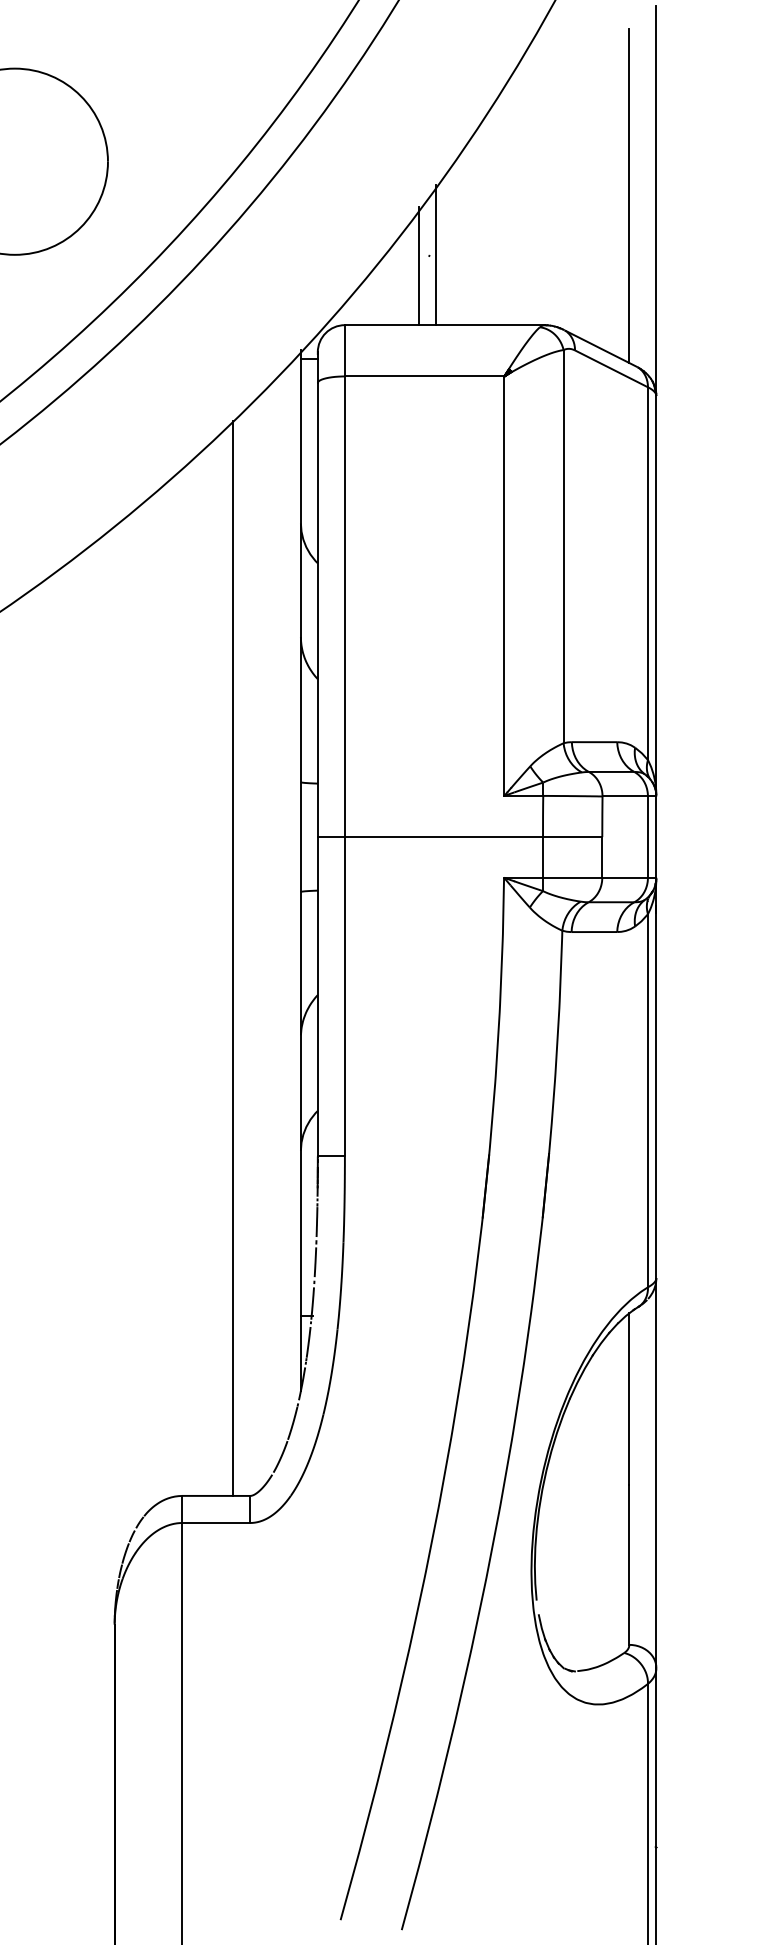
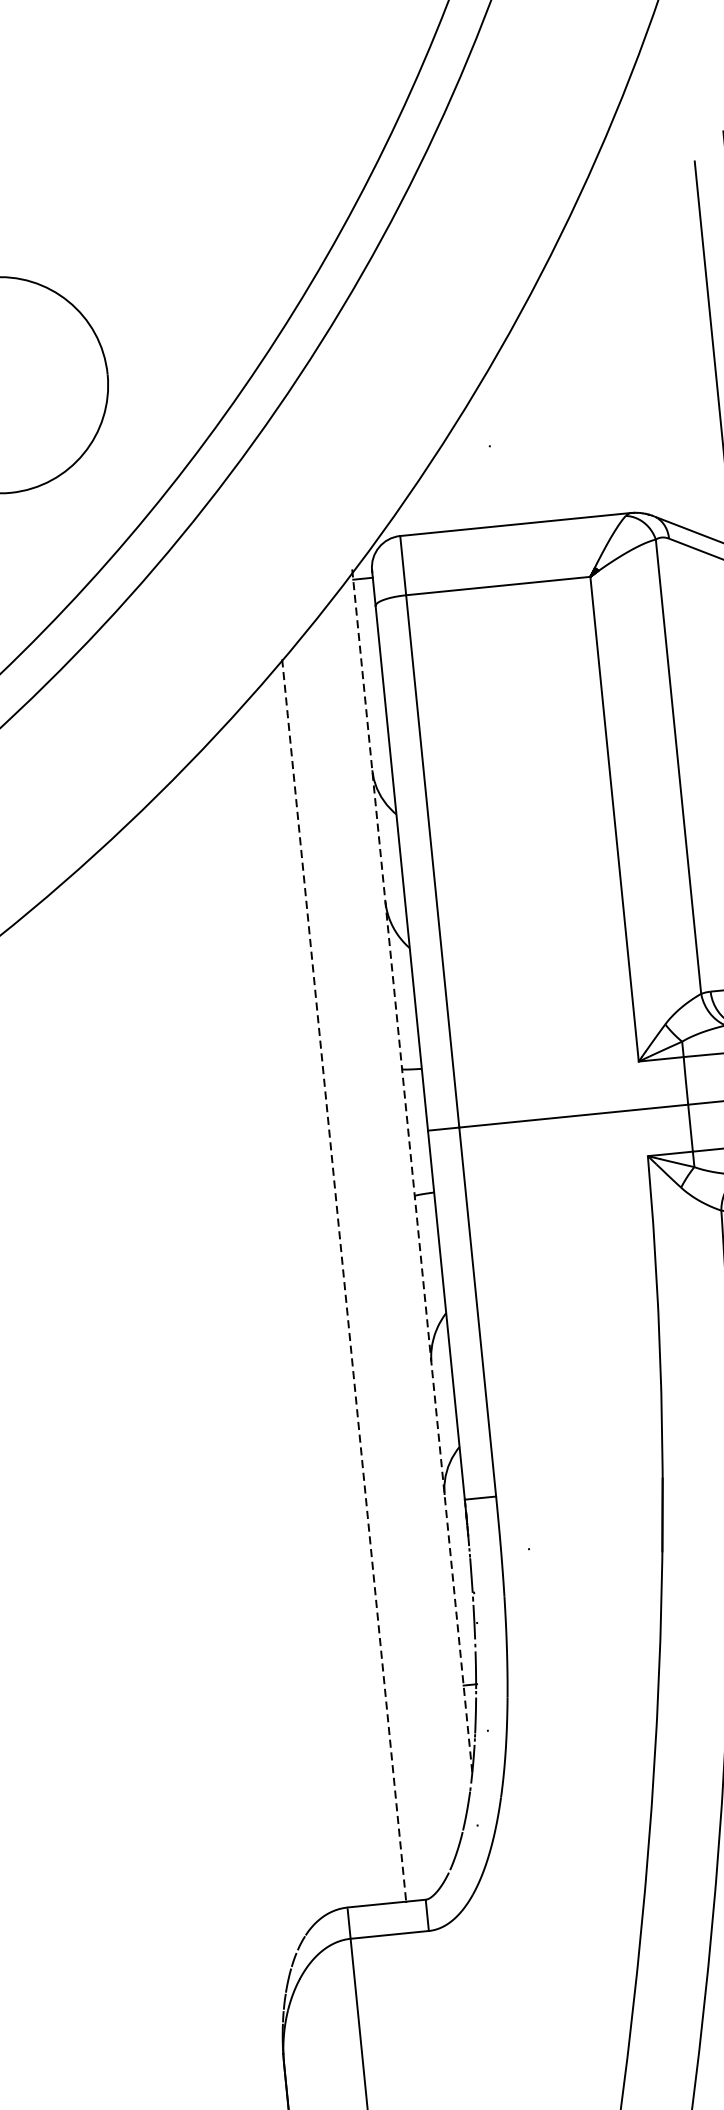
line: (436, 254) -> (497, 443), removed
line: (419, 266) -> (479, 459), removed
line: (300, 870) -> (411, 1171), solid -> dashed
line: (233, 958) -> (344, 1280), solid -> dashed

